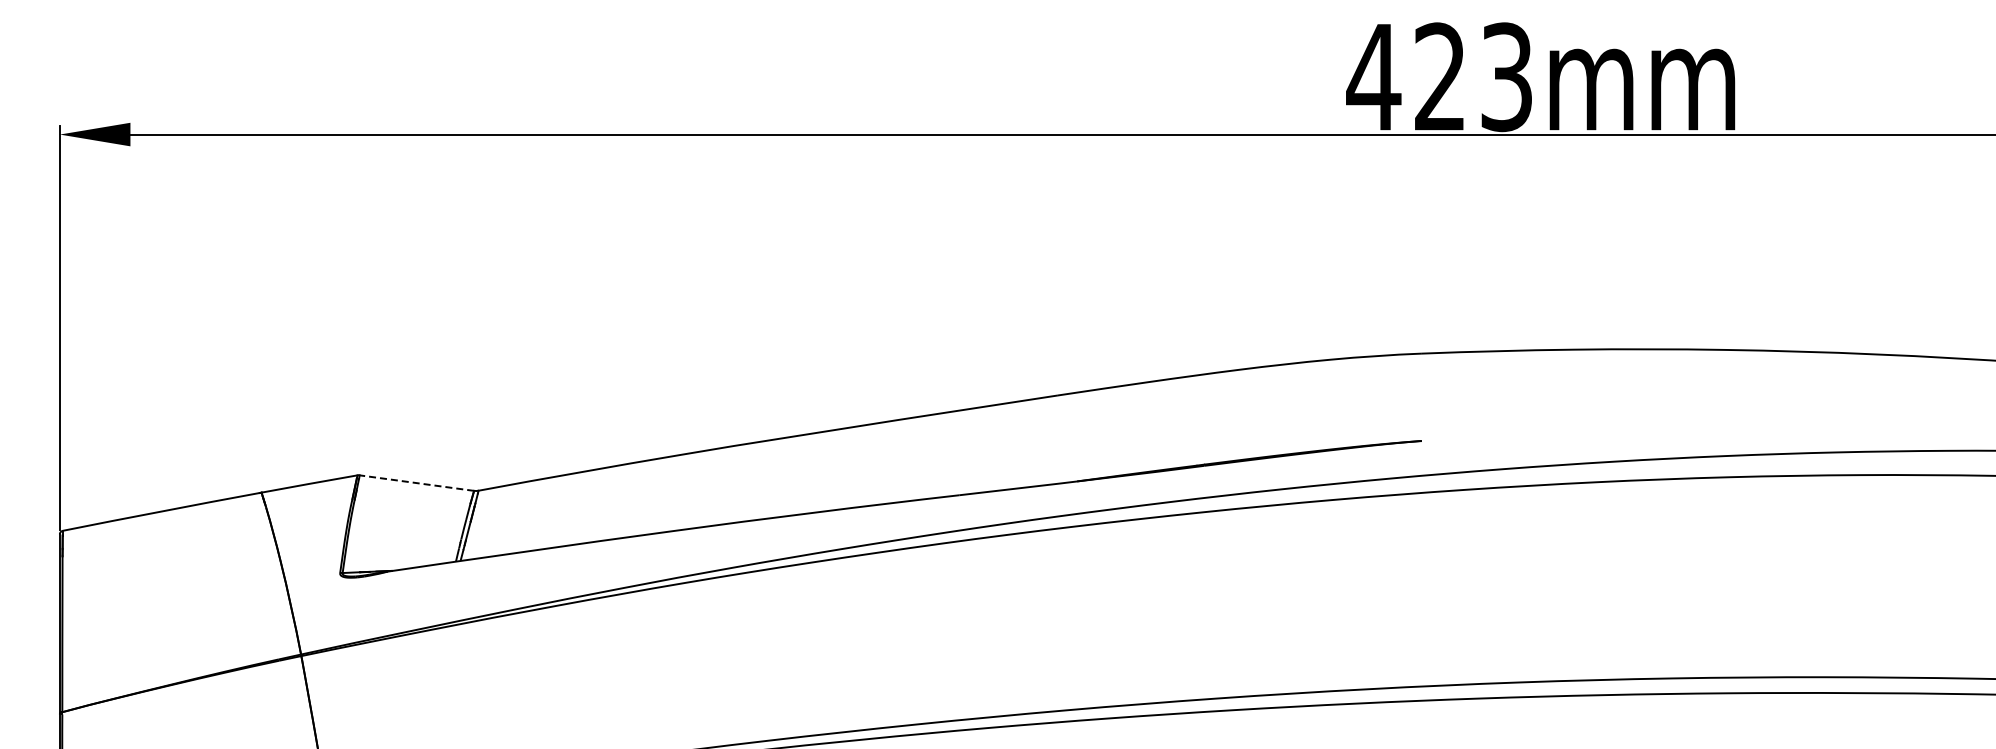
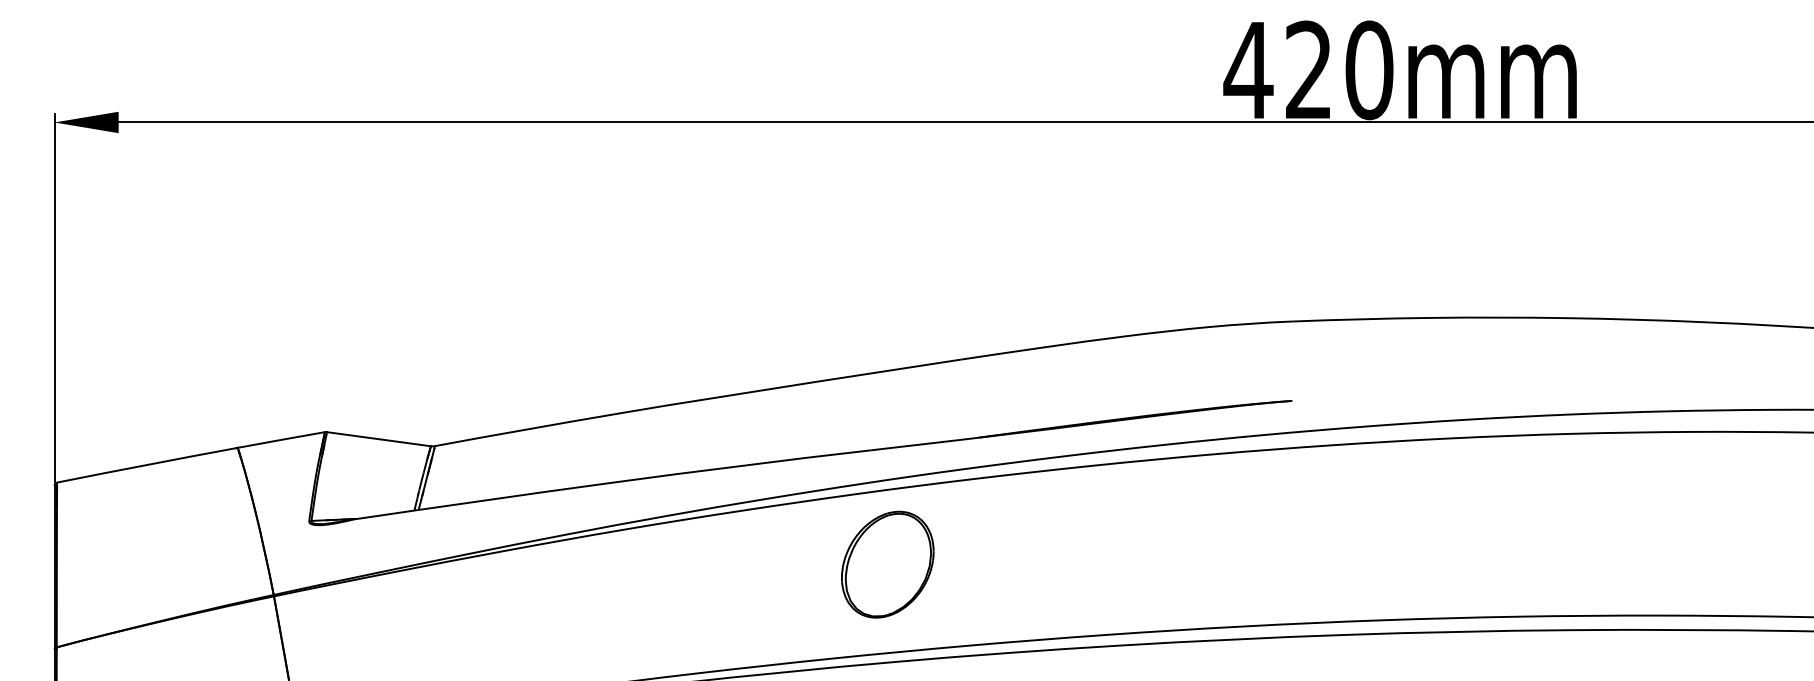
text: (1506, 77) -> (1369, 70), 423mm -> 420mm
line: (416, 483) -> (378, 439), dashed -> solid
part: (976, 621) -> (887, 564), added

